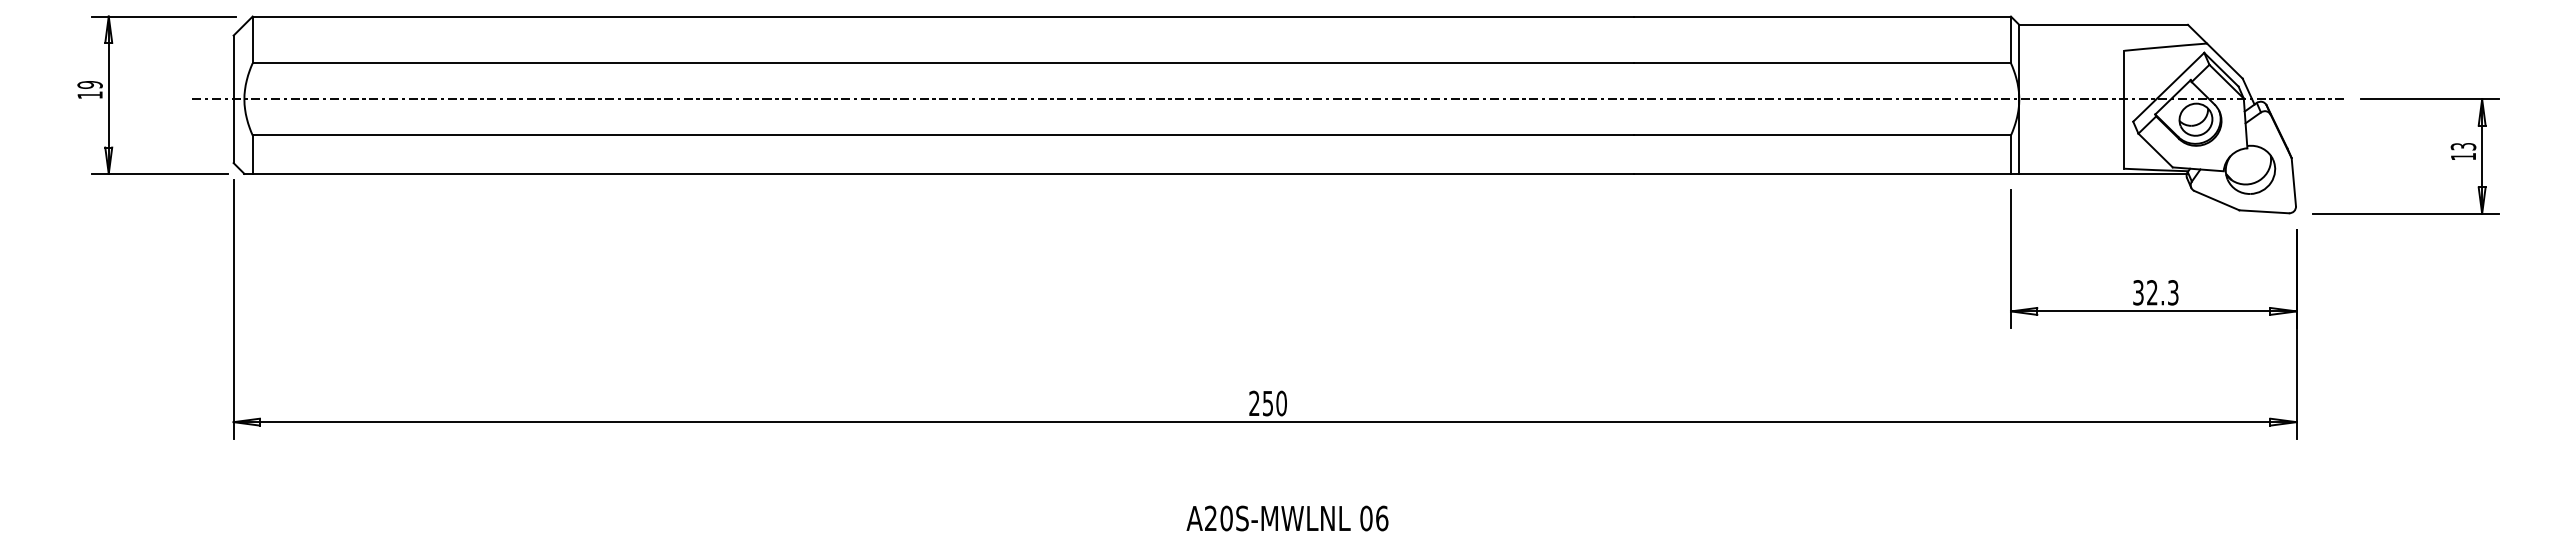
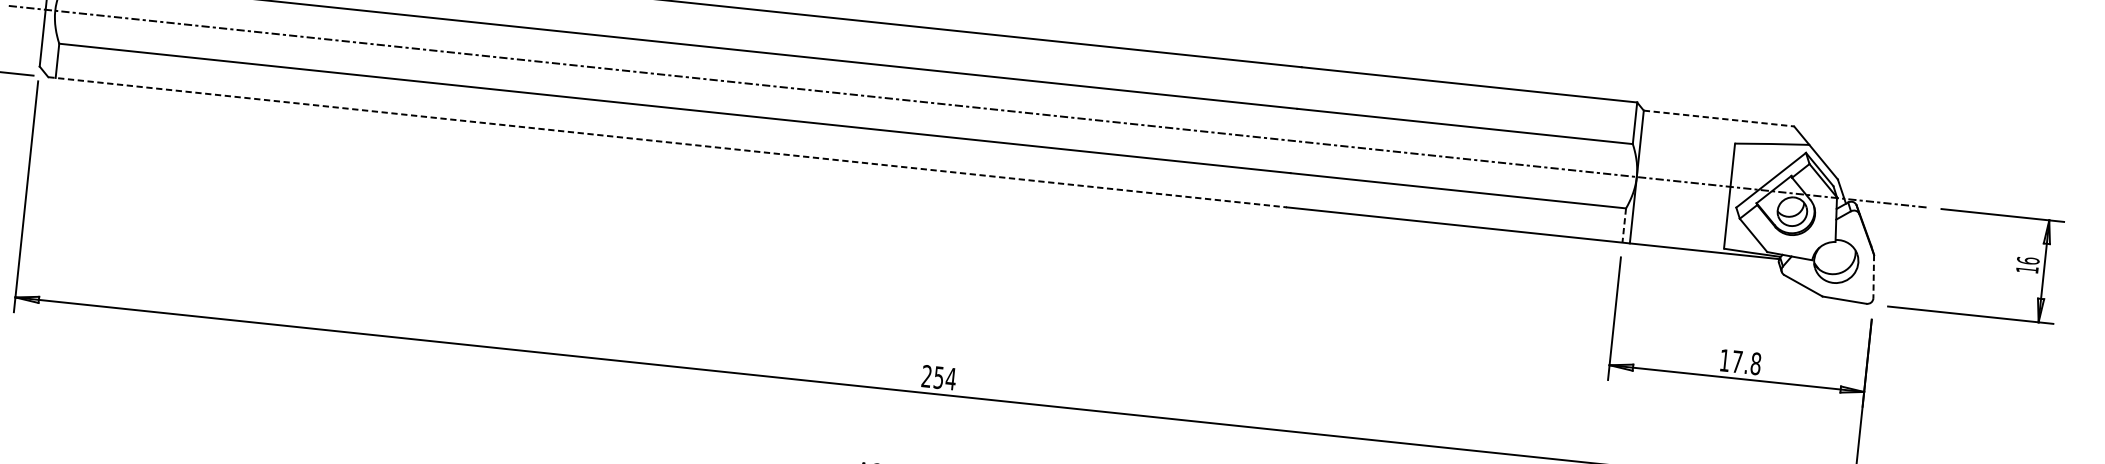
line: (2104, 24) -> (1719, 118), solid -> dashed
text: (2463, 146) -> (2028, 260), 13 -> 16
line: (2010, 155) -> (1623, 226), solid -> dashed
line: (939, 173) -> (667, 141), solid -> dashed
line: (2293, 182) -> (1873, 276), solid -> dashed
text: (2155, 292) -> (1740, 361), 32.3 -> 17.8
text: (1281, 403) -> (950, 378), 250 -> 254

